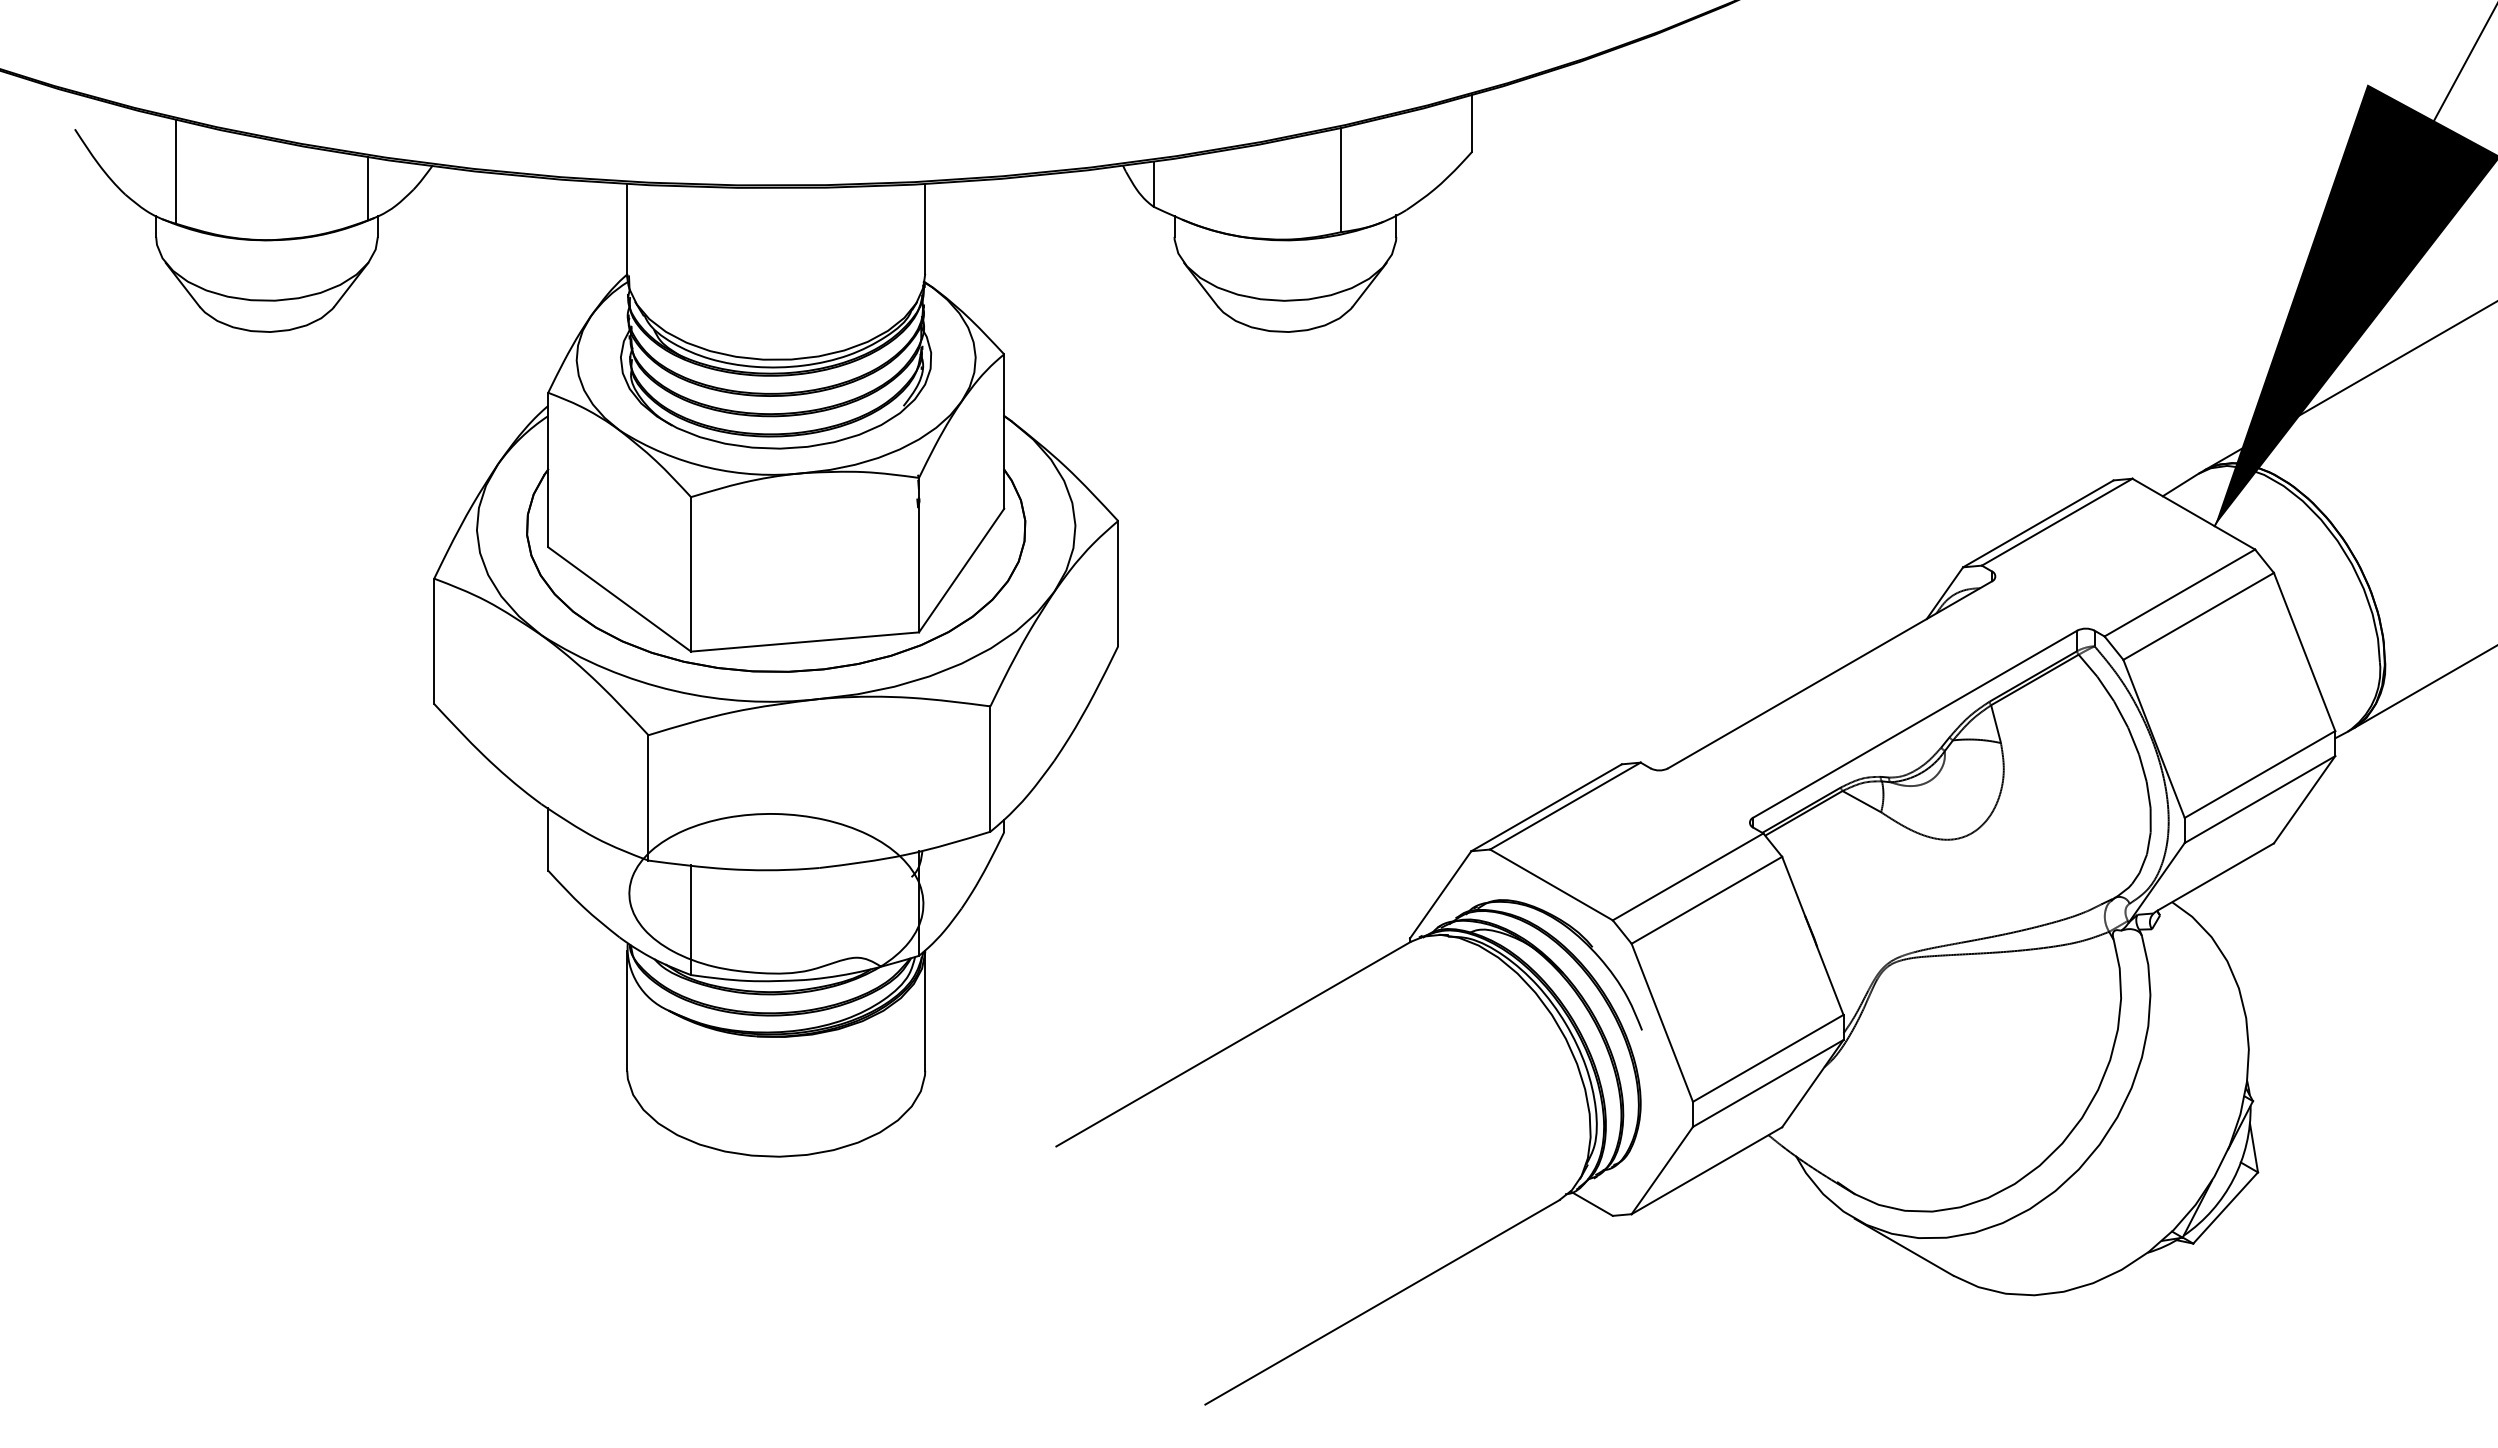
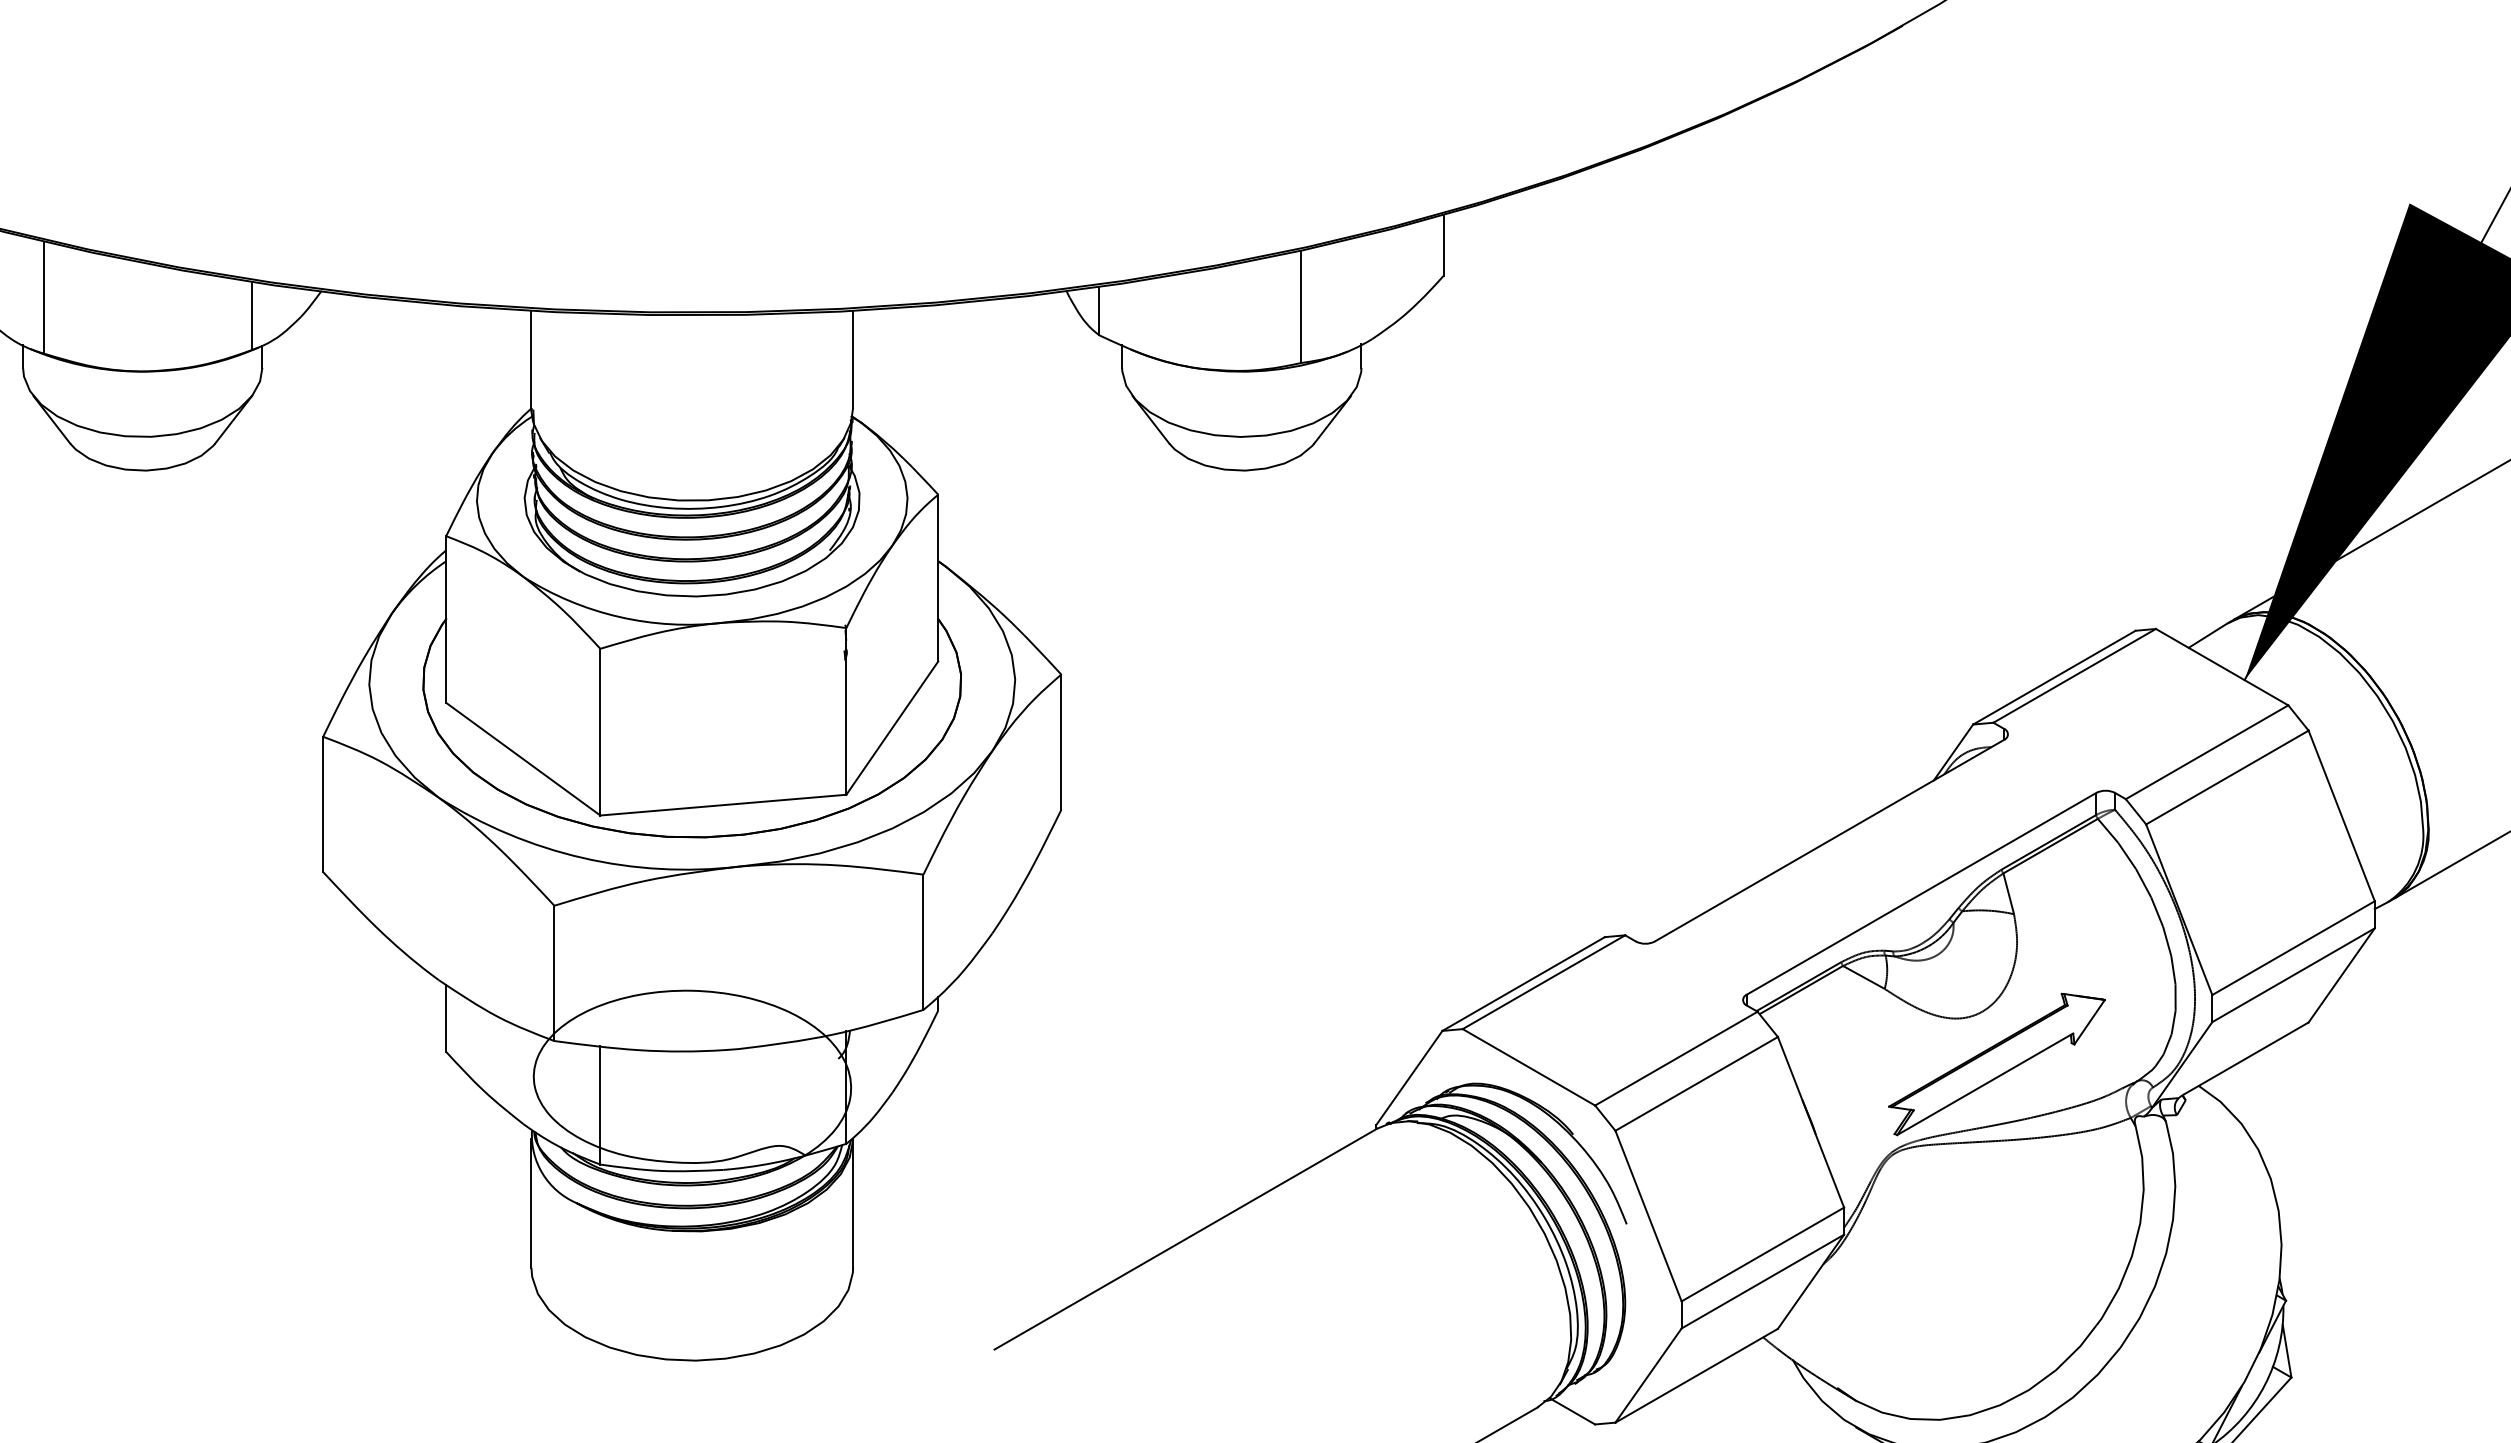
part: (1985, 882) -> (1997, 1064), added

